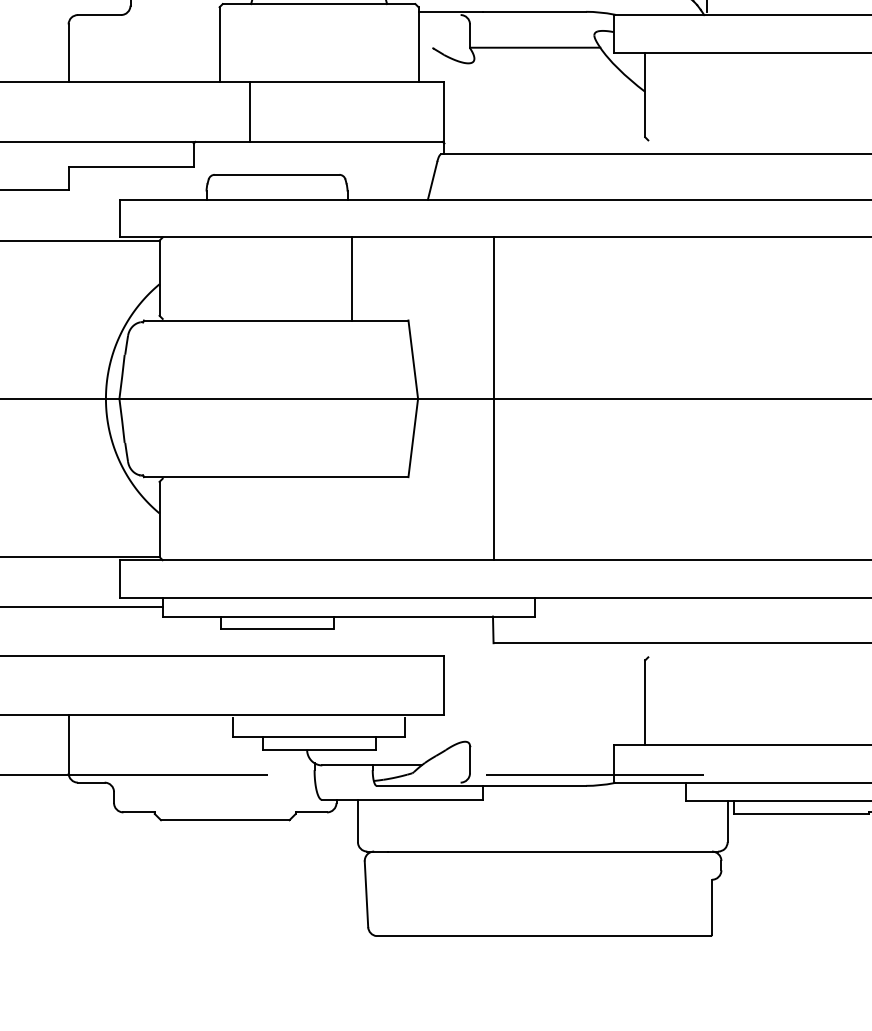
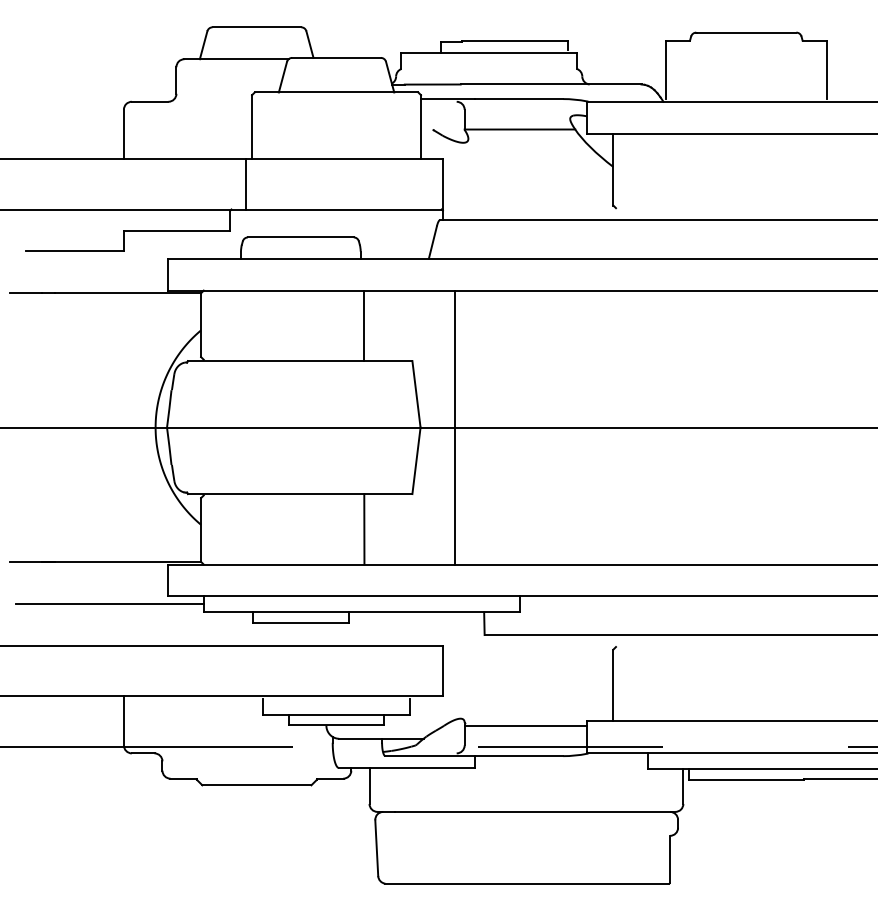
line: (250, 111) -> (246, 183), moved
line: (493, 398) -> (454, 427), moved
line: (352, 518) -> (364, 529), added
line: (541, 749) -> (525, 725), added

